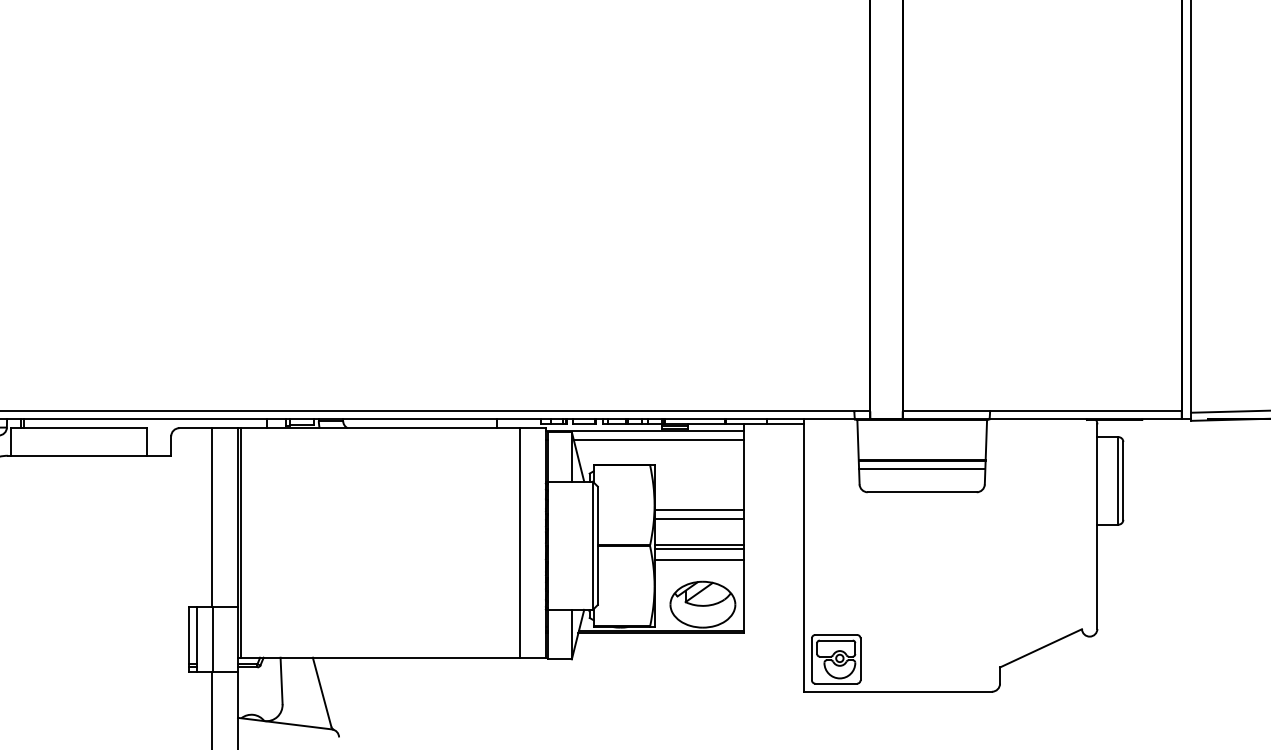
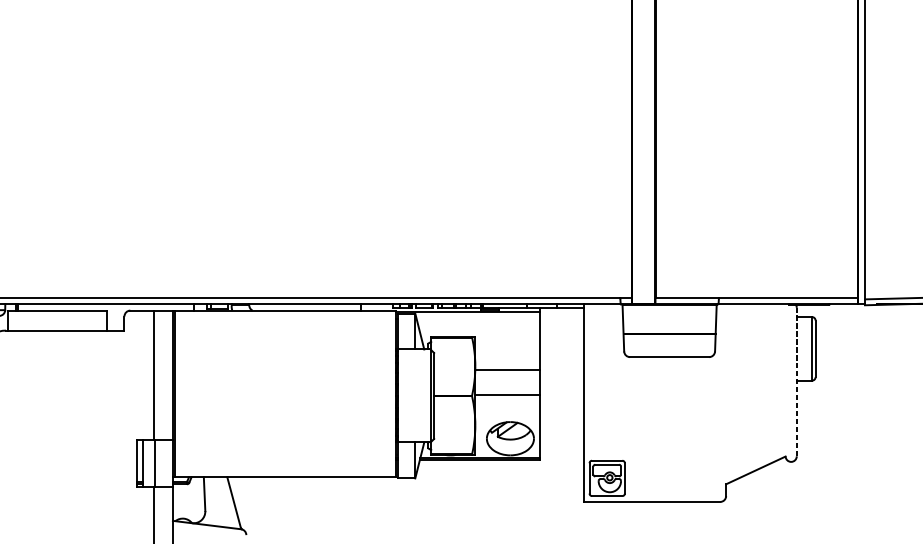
line: (658, 440) -> (478, 319), removed
line: (922, 468) -> (669, 339), removed
line: (699, 519) -> (507, 376), removed
line: (1097, 526) -> (796, 381), solid -> dashed
line: (519, 542) -> (377, 393), removed
line: (699, 548) -> (507, 397), removed
line: (699, 559) -> (507, 405), removed

